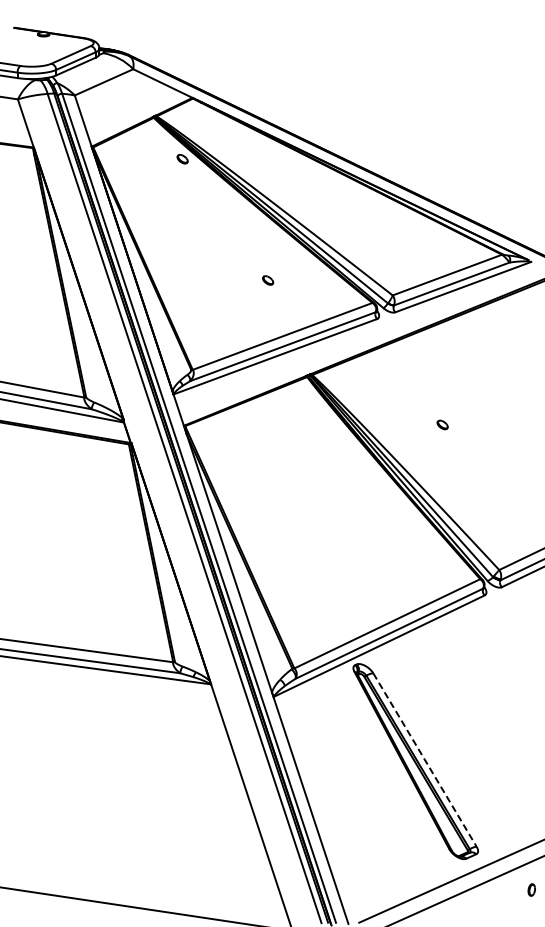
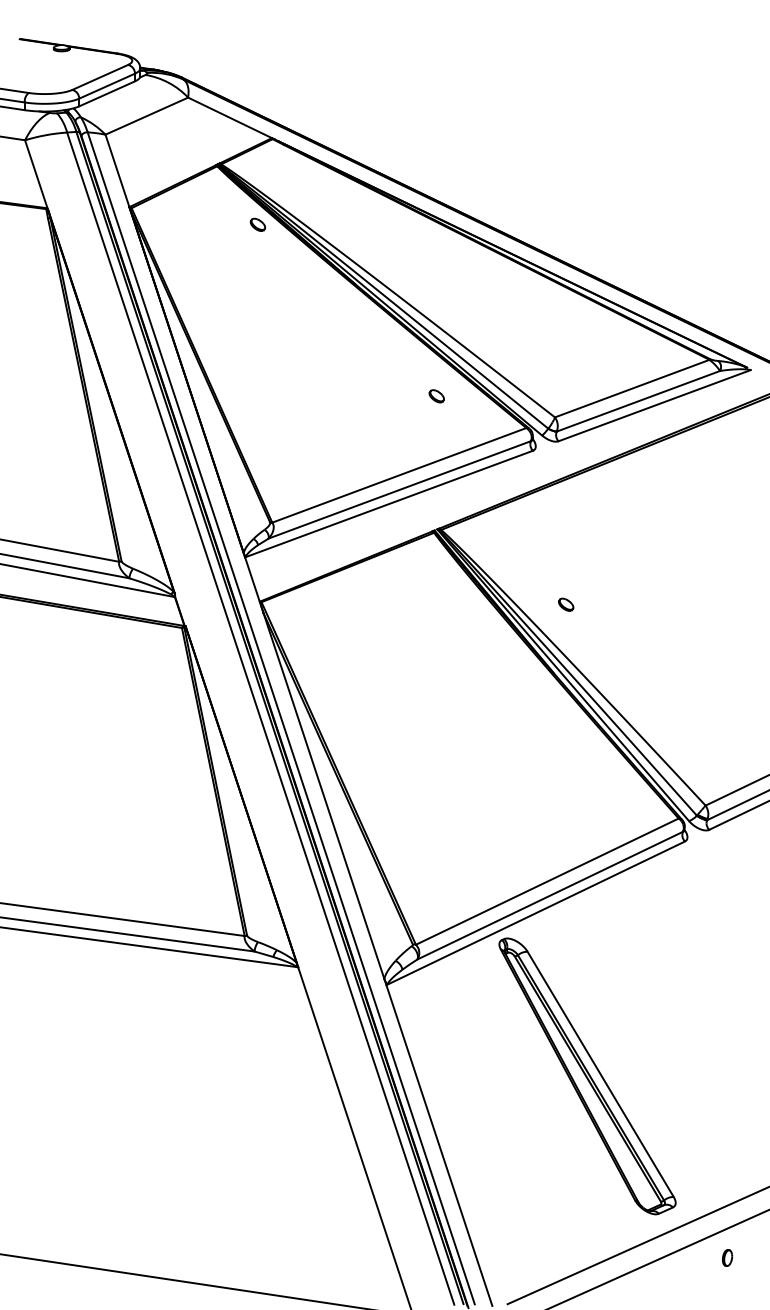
part: (268, 280) -> (437, 396), moved
part: (442, 424) -> (565, 604), moved
line: (425, 760) -> (601, 1074), dashed -> solid
part: (531, 889) -> (727, 1257), moved

